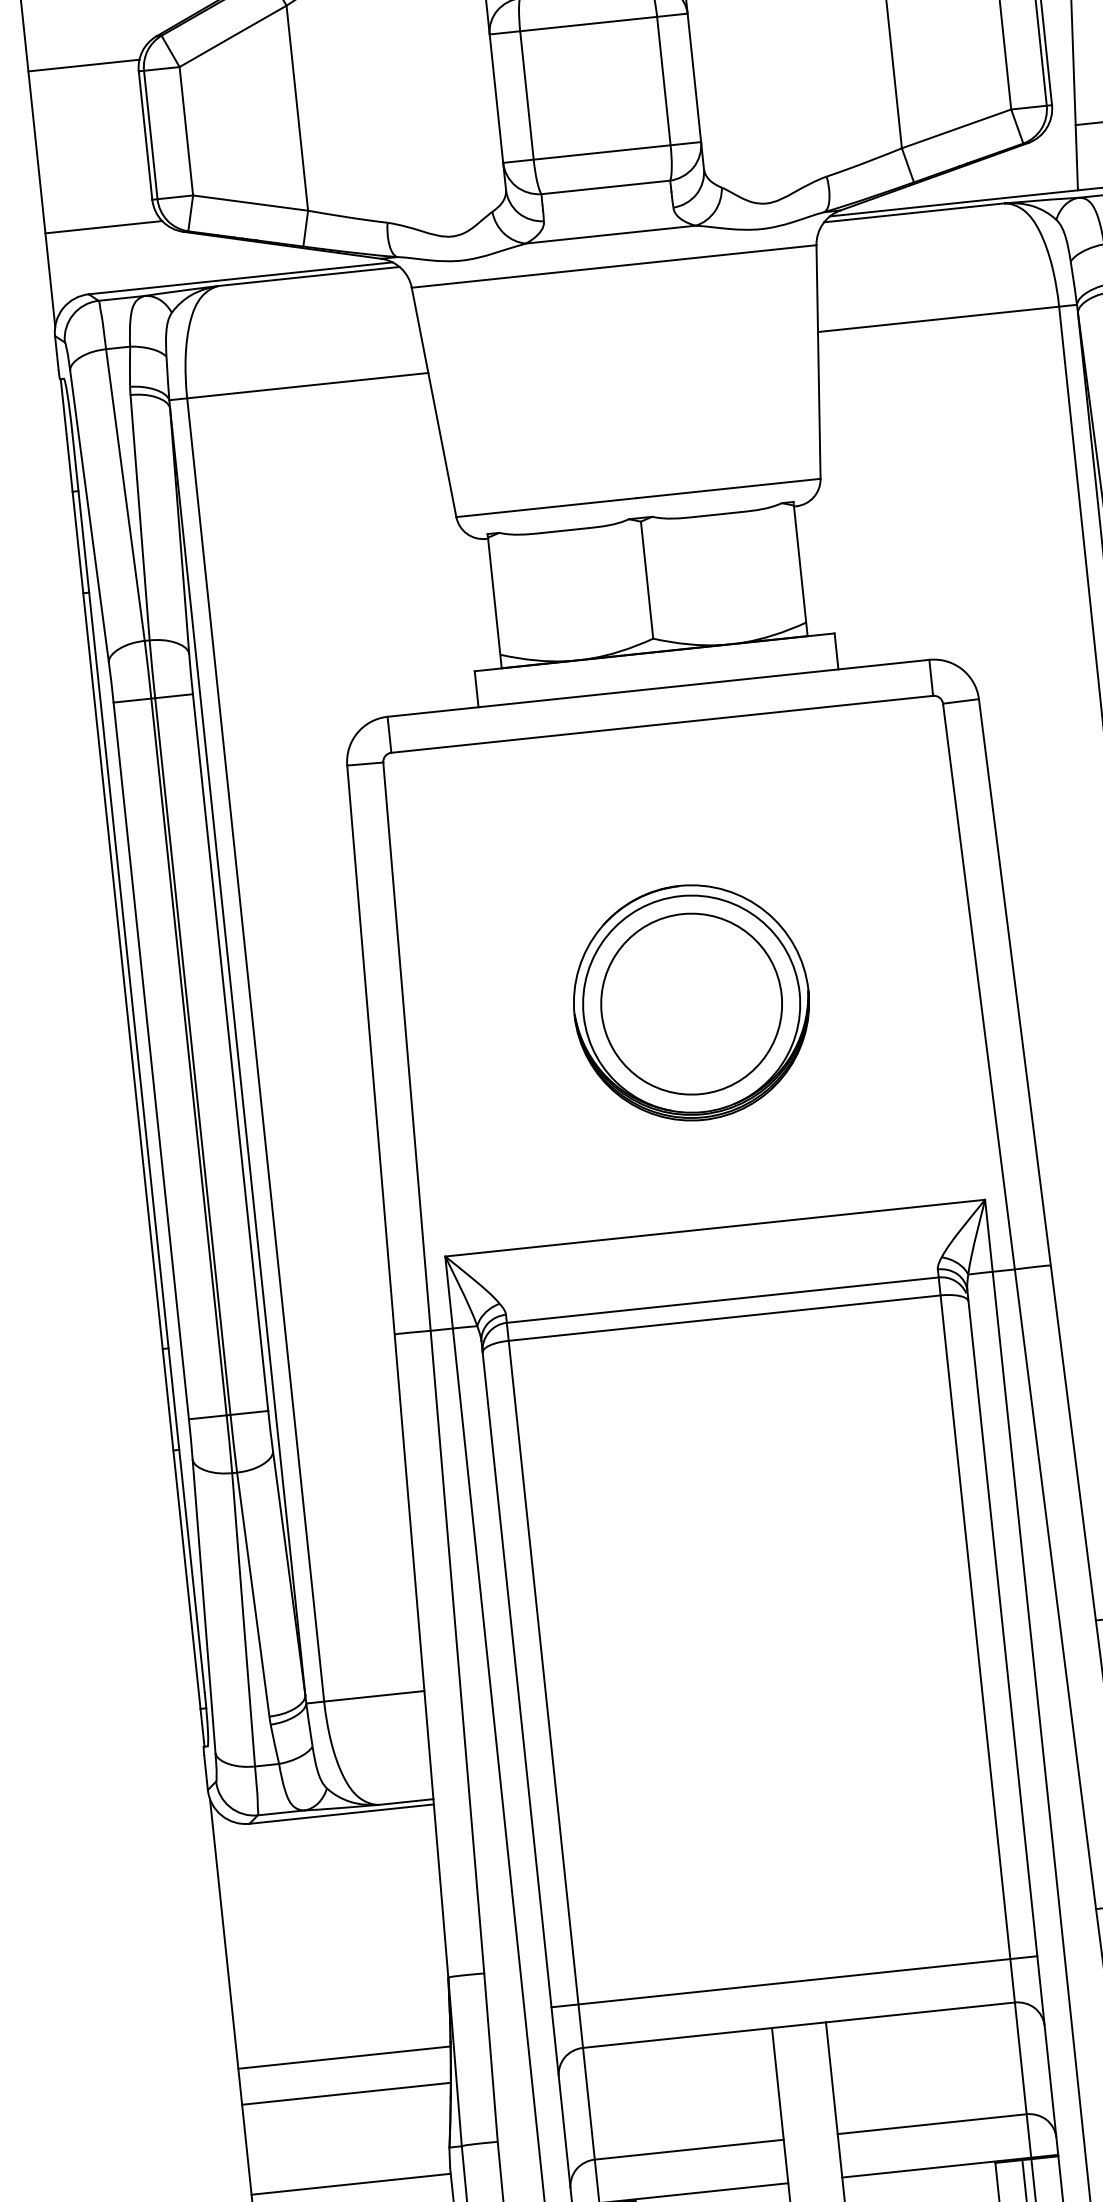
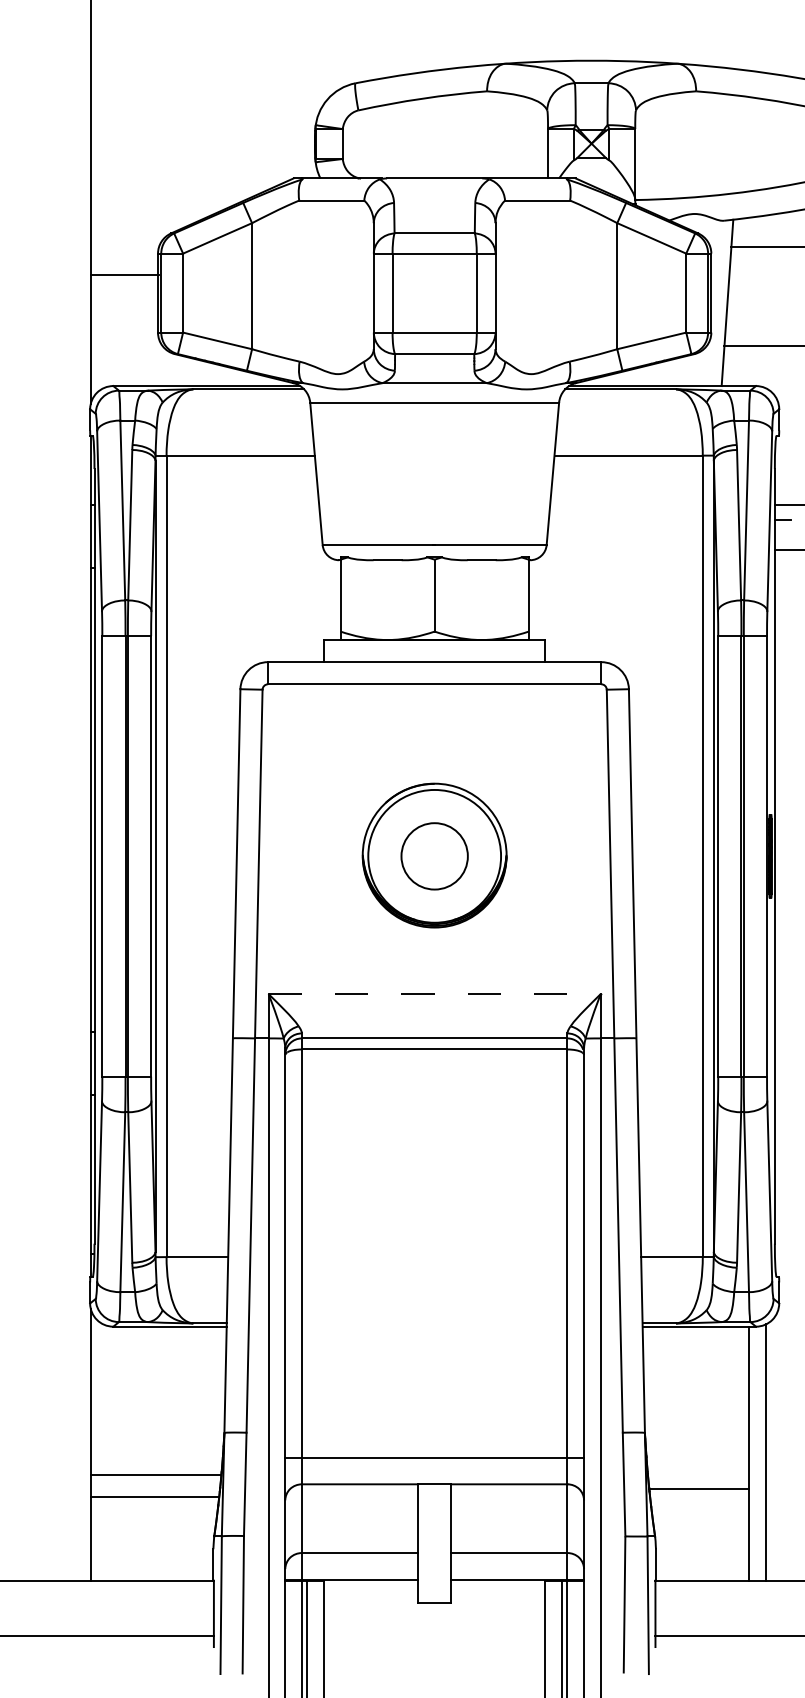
line: (83, 65) -> (124, 274), moved
line: (103, 227) -> (126, 346), removed
circle: (691, 1004) -> (434, 856), size x0.6
line: (714, 1228) -> (434, 994), solid -> dashed
line: (350, 2184) -> (151, 1552), removed

